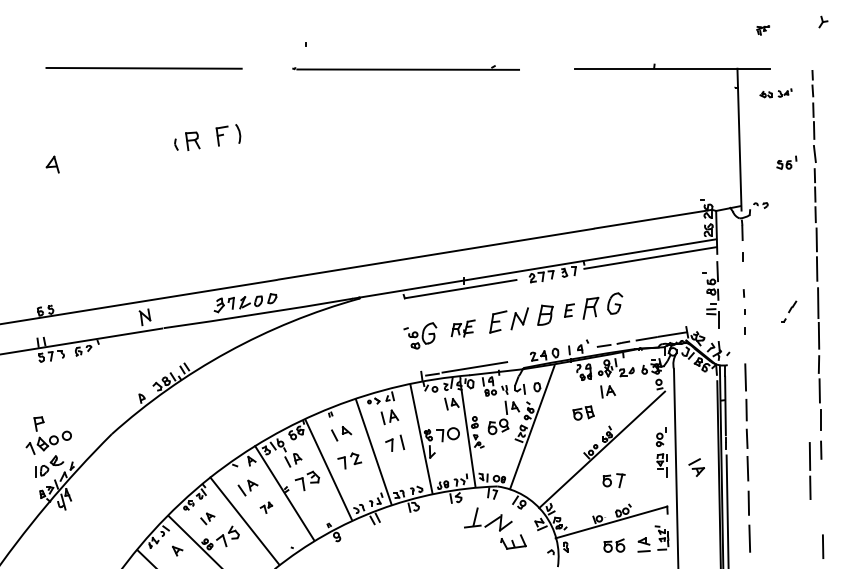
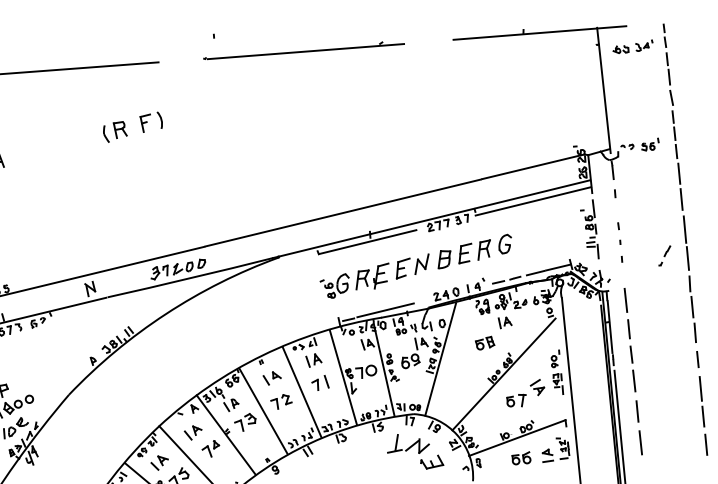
part: (775, 92) -> (632, 46), size x1.43
part: (176, 144) -> (106, 133), size x1.67
part: (786, 162) -> (650, 144), moved
part: (569, 310) -> (465, 253), size x1.67
part: (789, 311) -> (664, 255), moved
part: (463, 328) -> (372, 276), size x1.67
part: (696, 467) -> (537, 387), moved
line: (809, 470) -> (701, 401), moved
part: (266, 507) -> (211, 448), size x1.67
part: (207, 518) -> (159, 462), size x1.43

